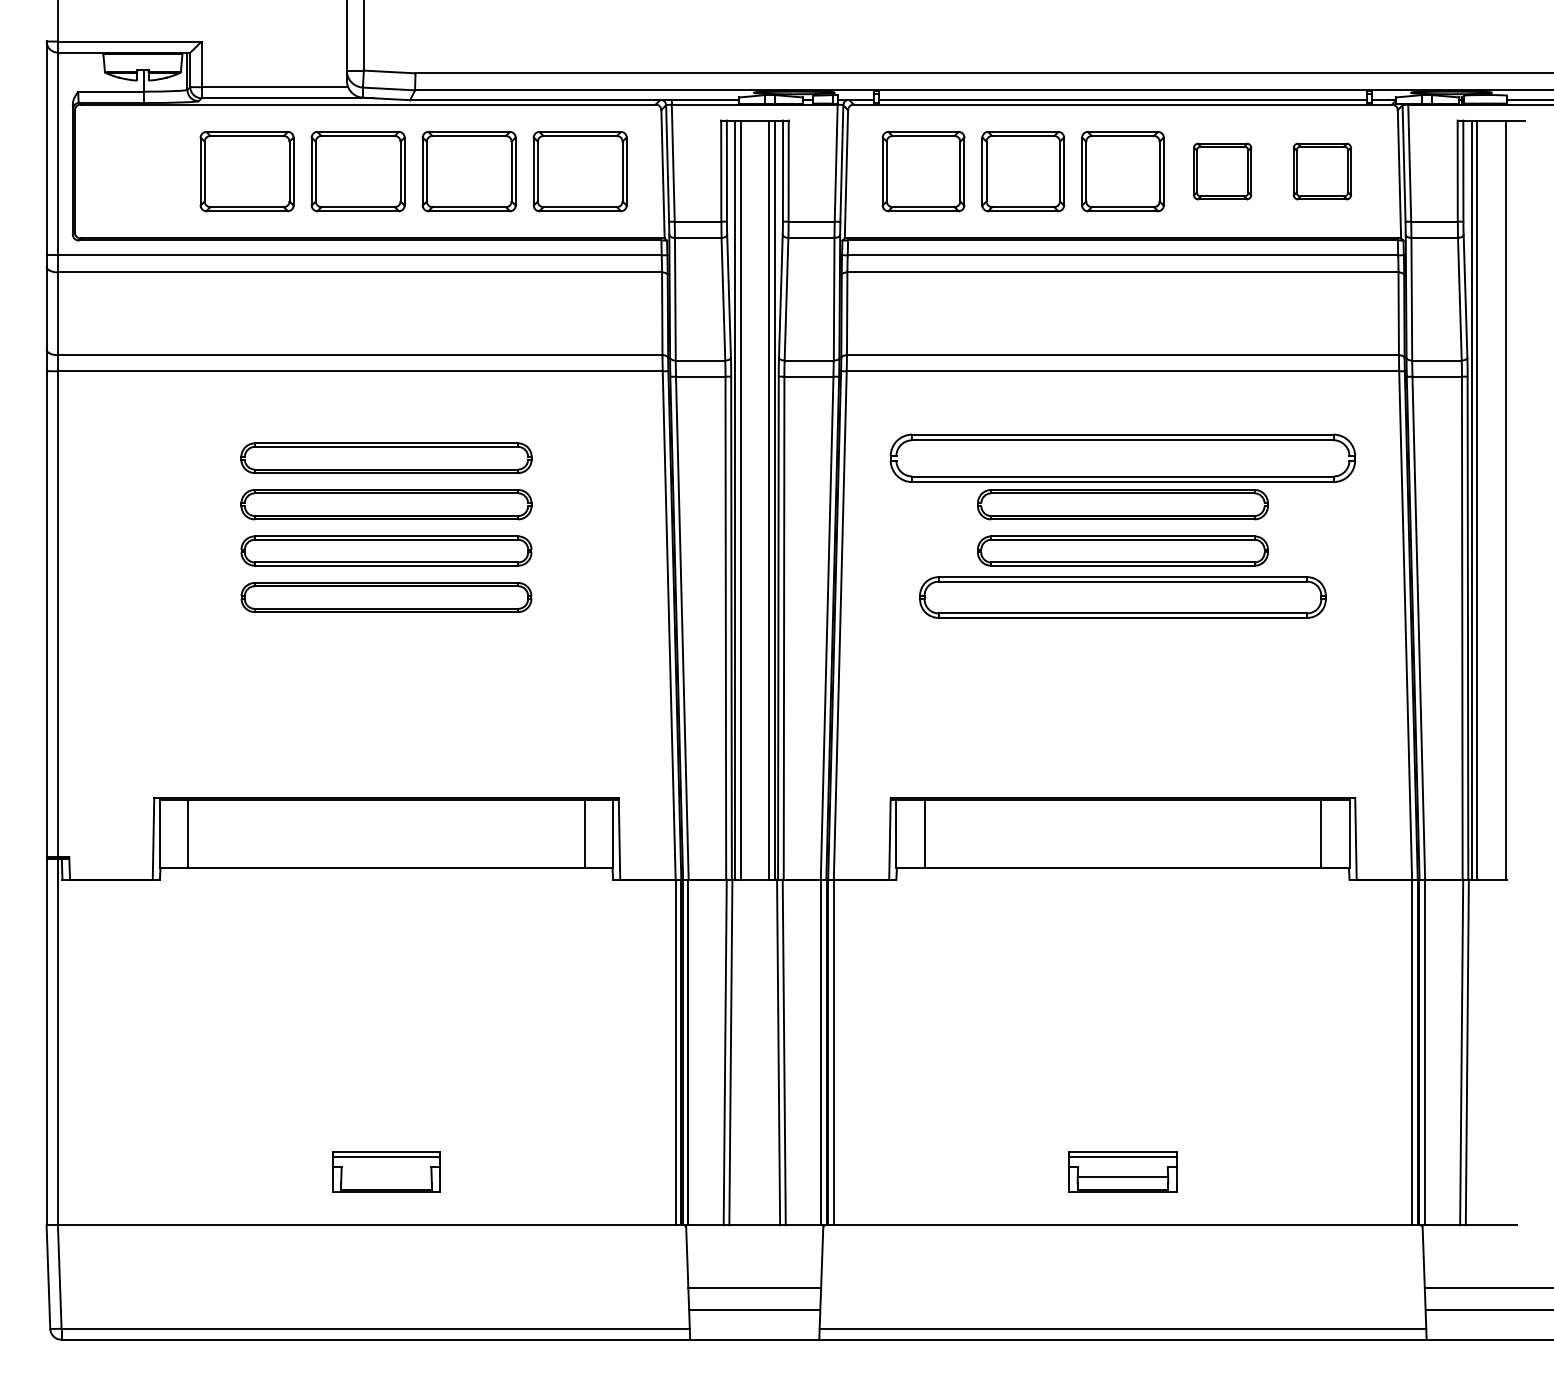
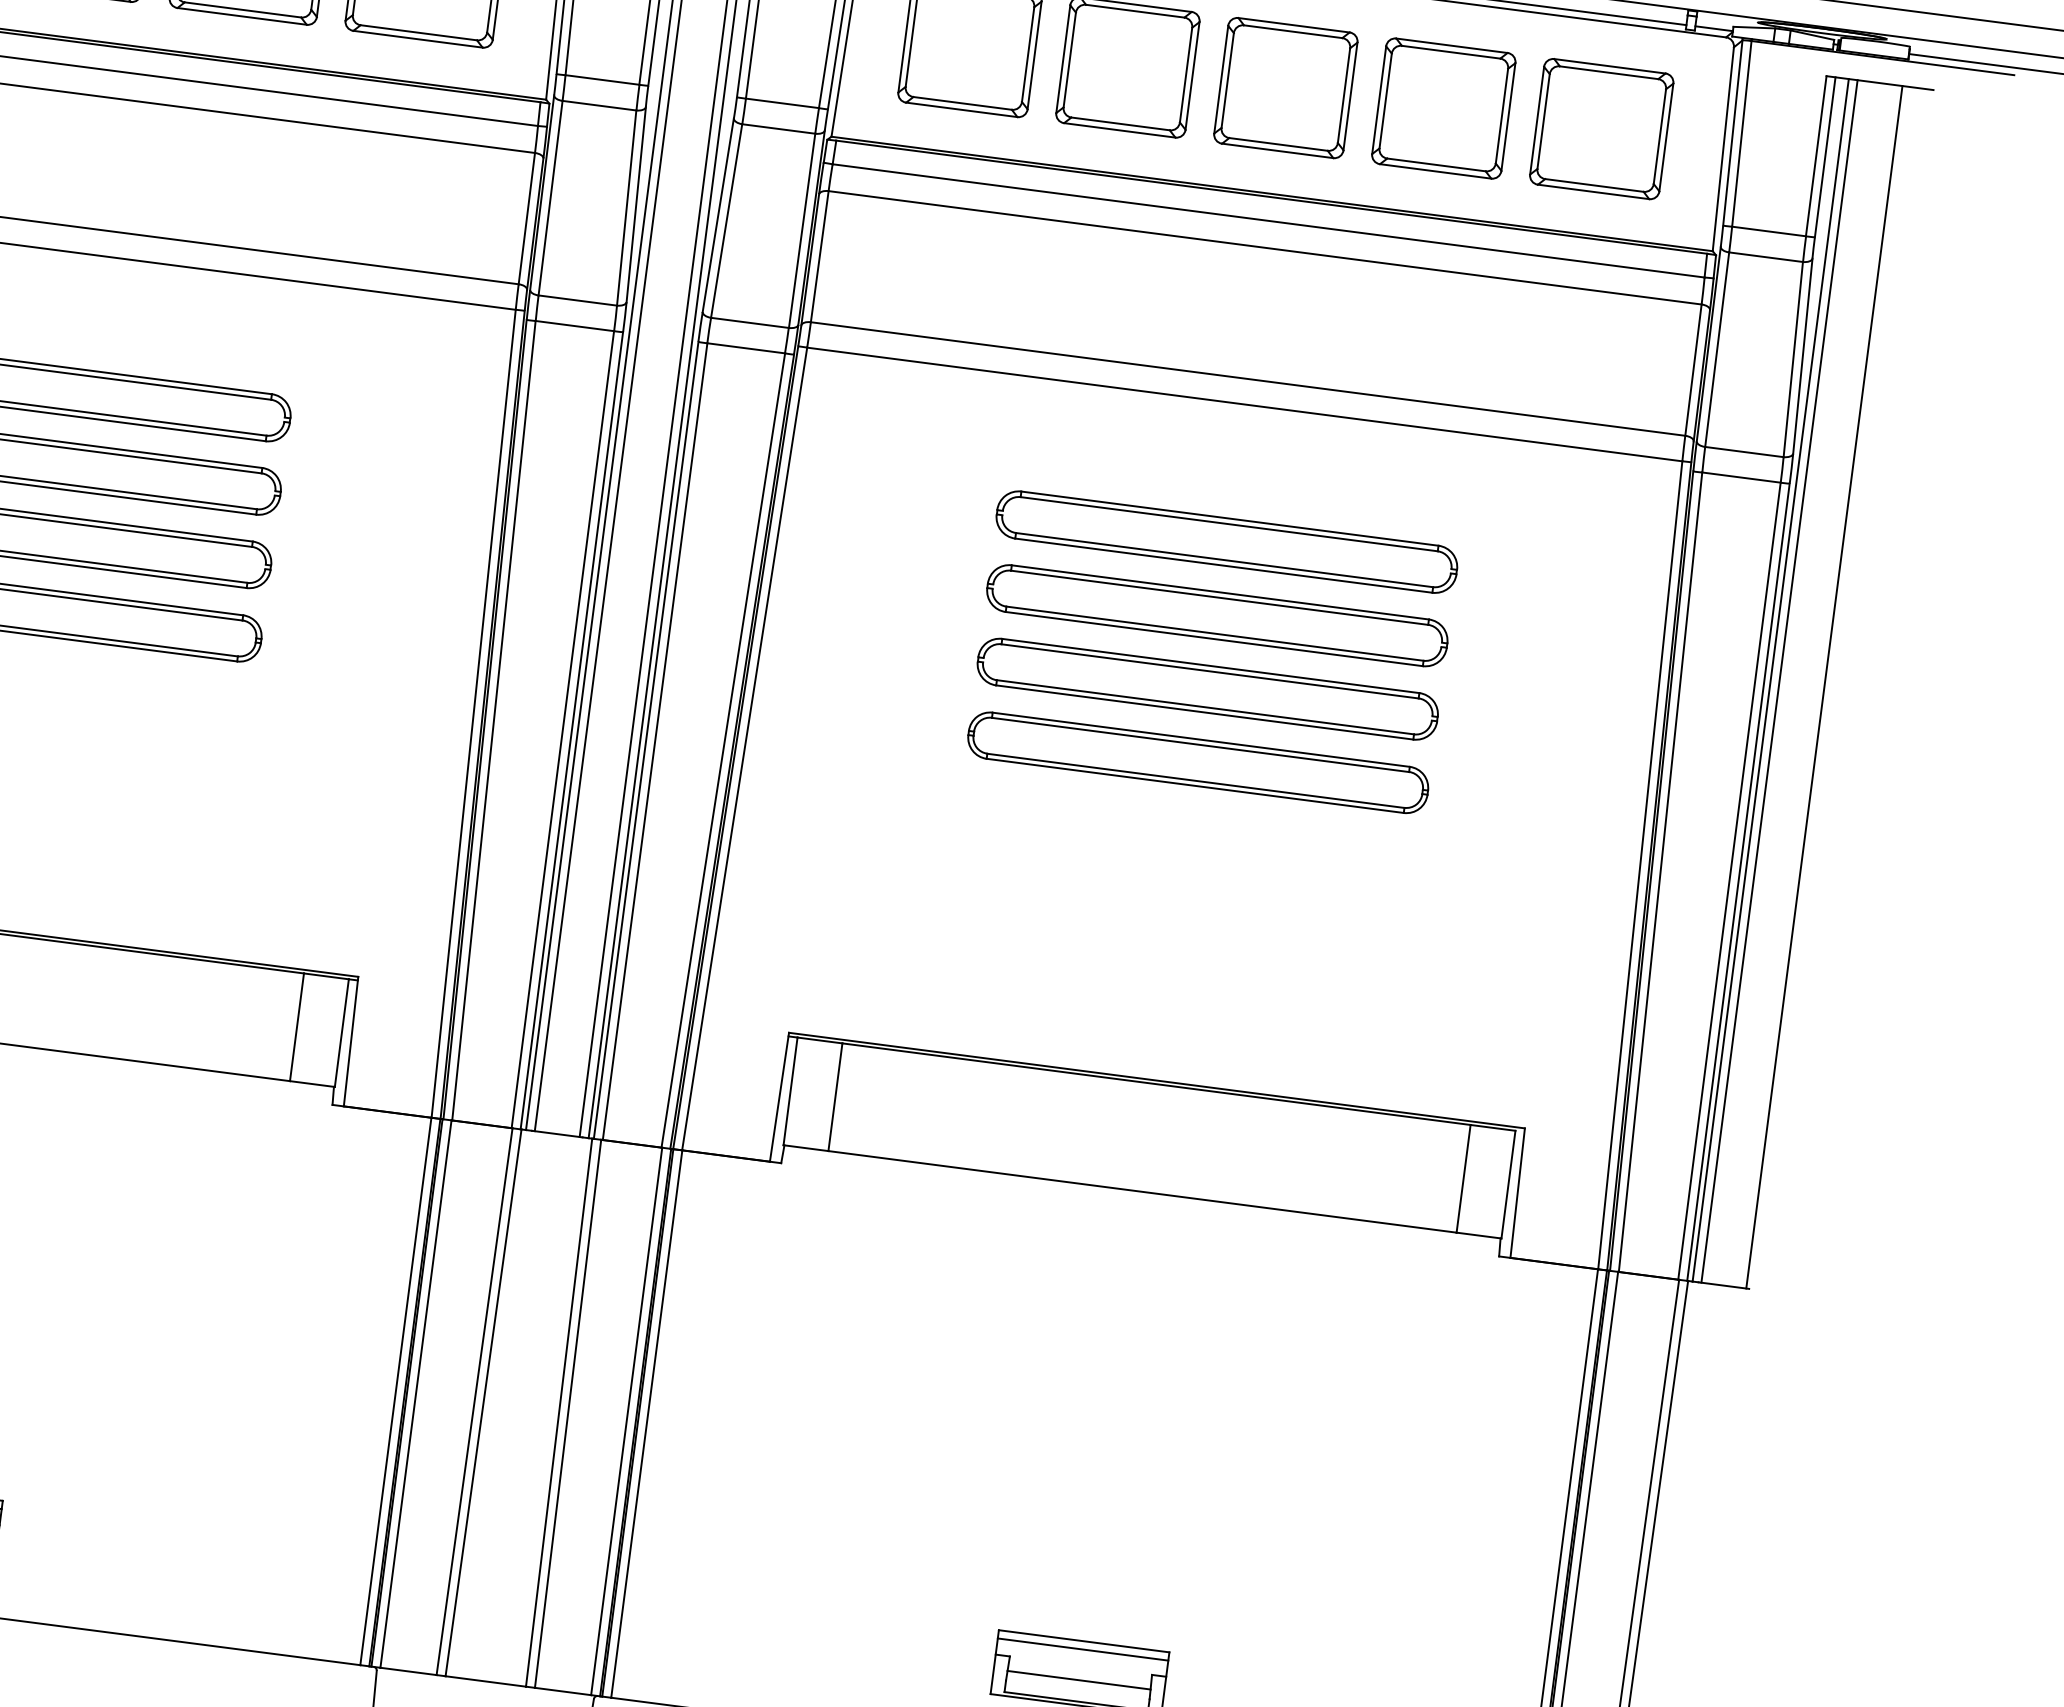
part: (1222, 171) -> (1443, 108), size x1.43
part: (1322, 171) -> (1601, 128), size x1.43
part: (1122, 457) -> (1226, 540), size x0.62
part: (1122, 597) -> (1197, 762), size x0.71

